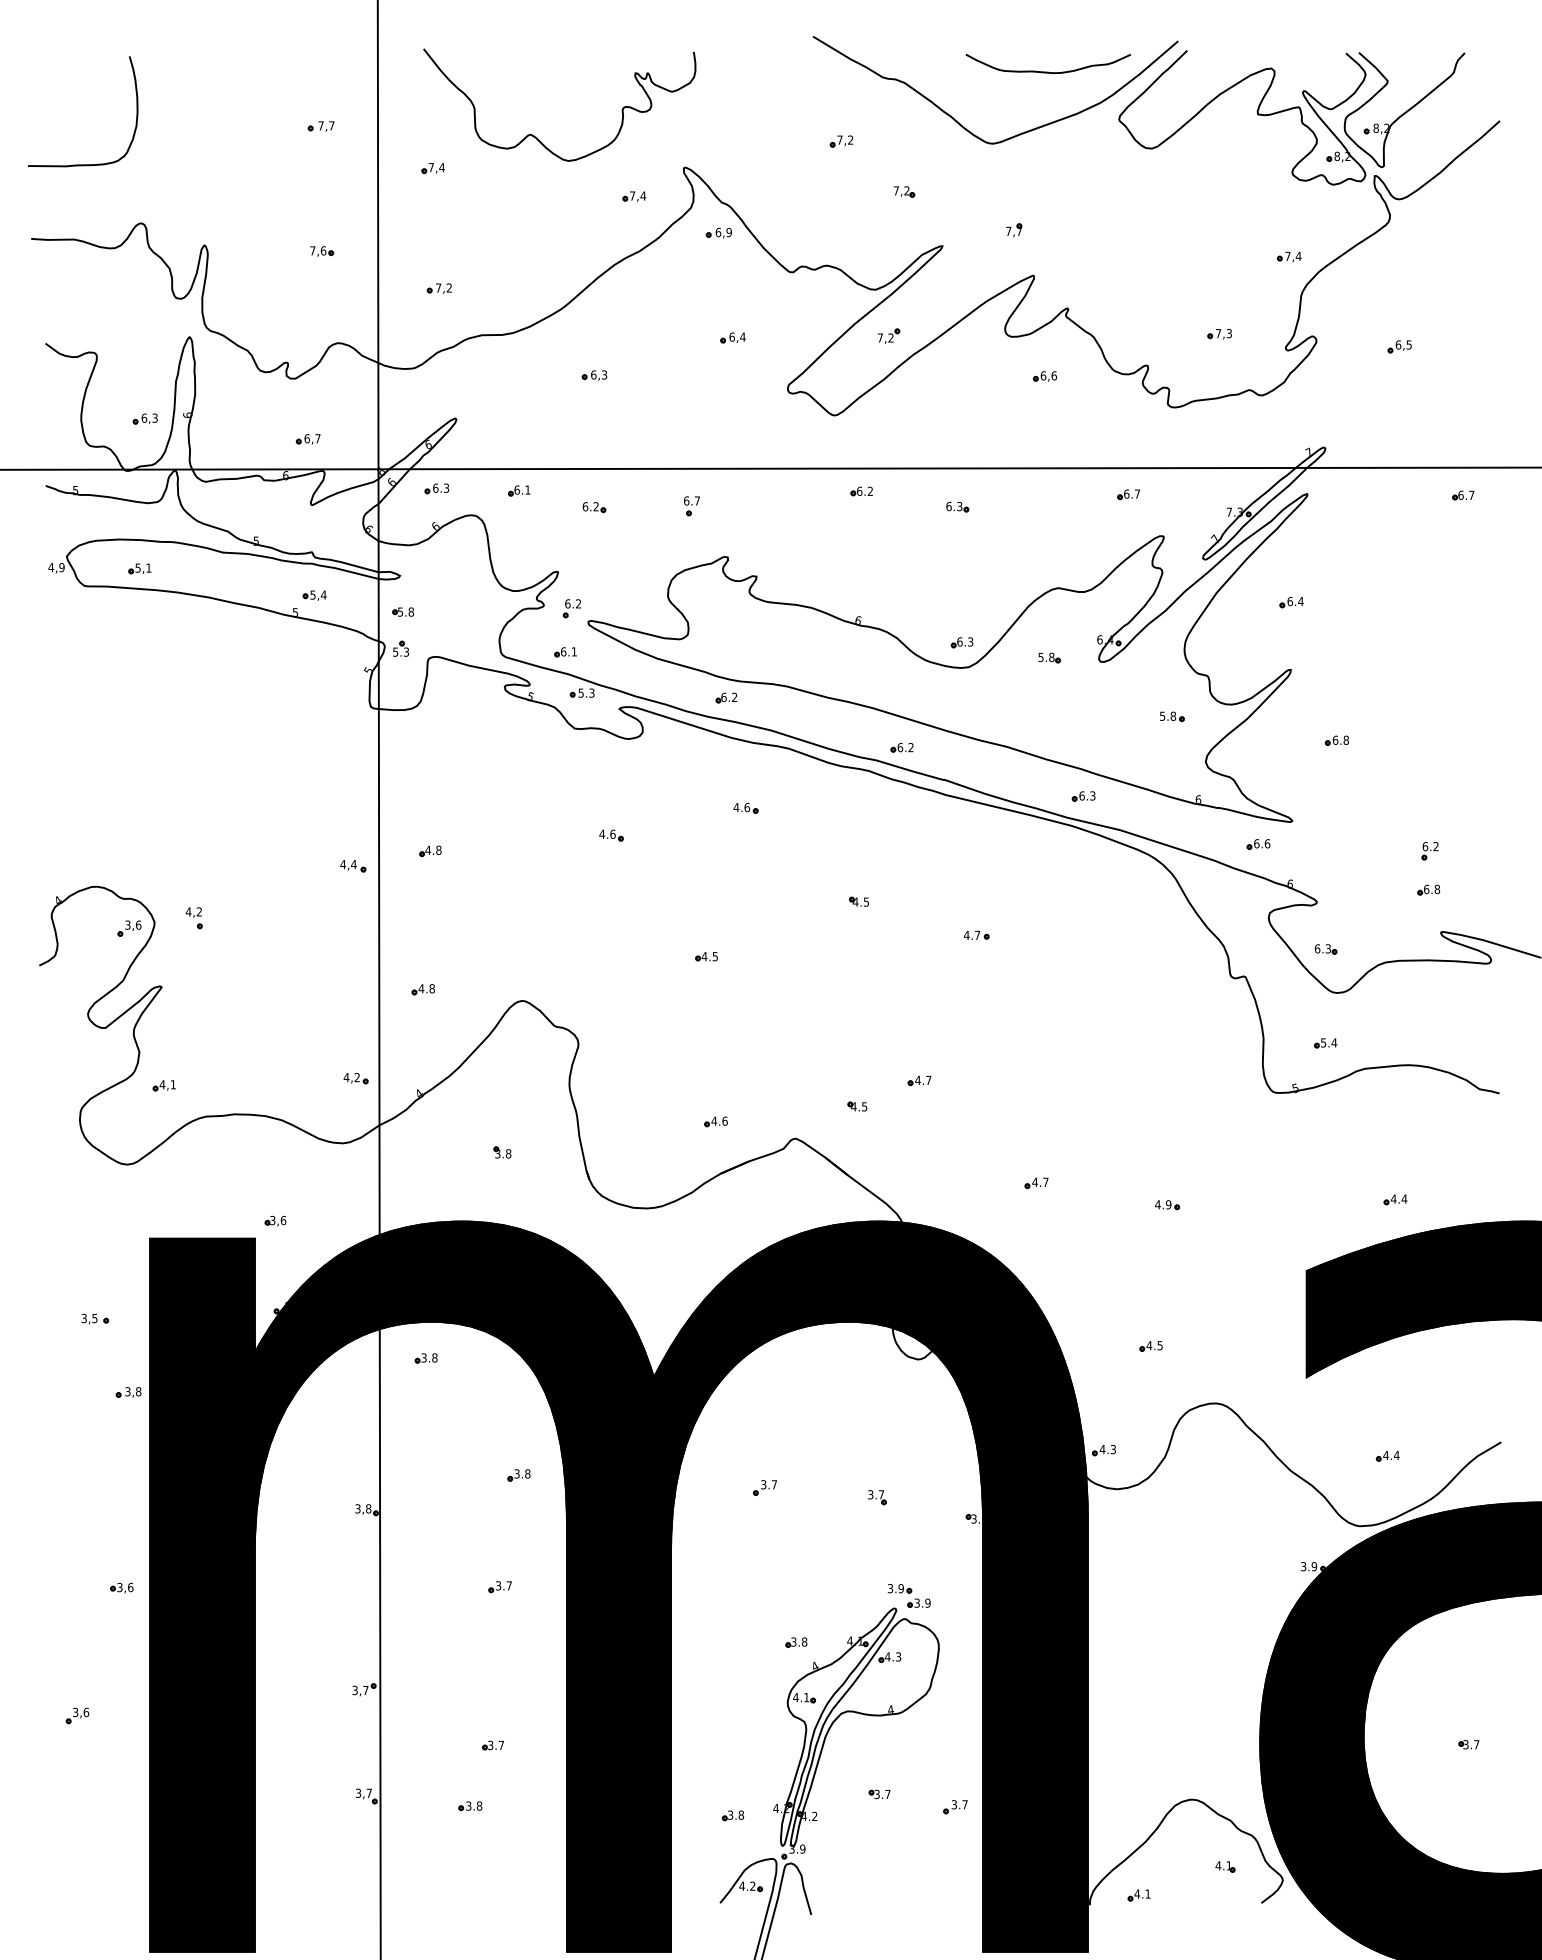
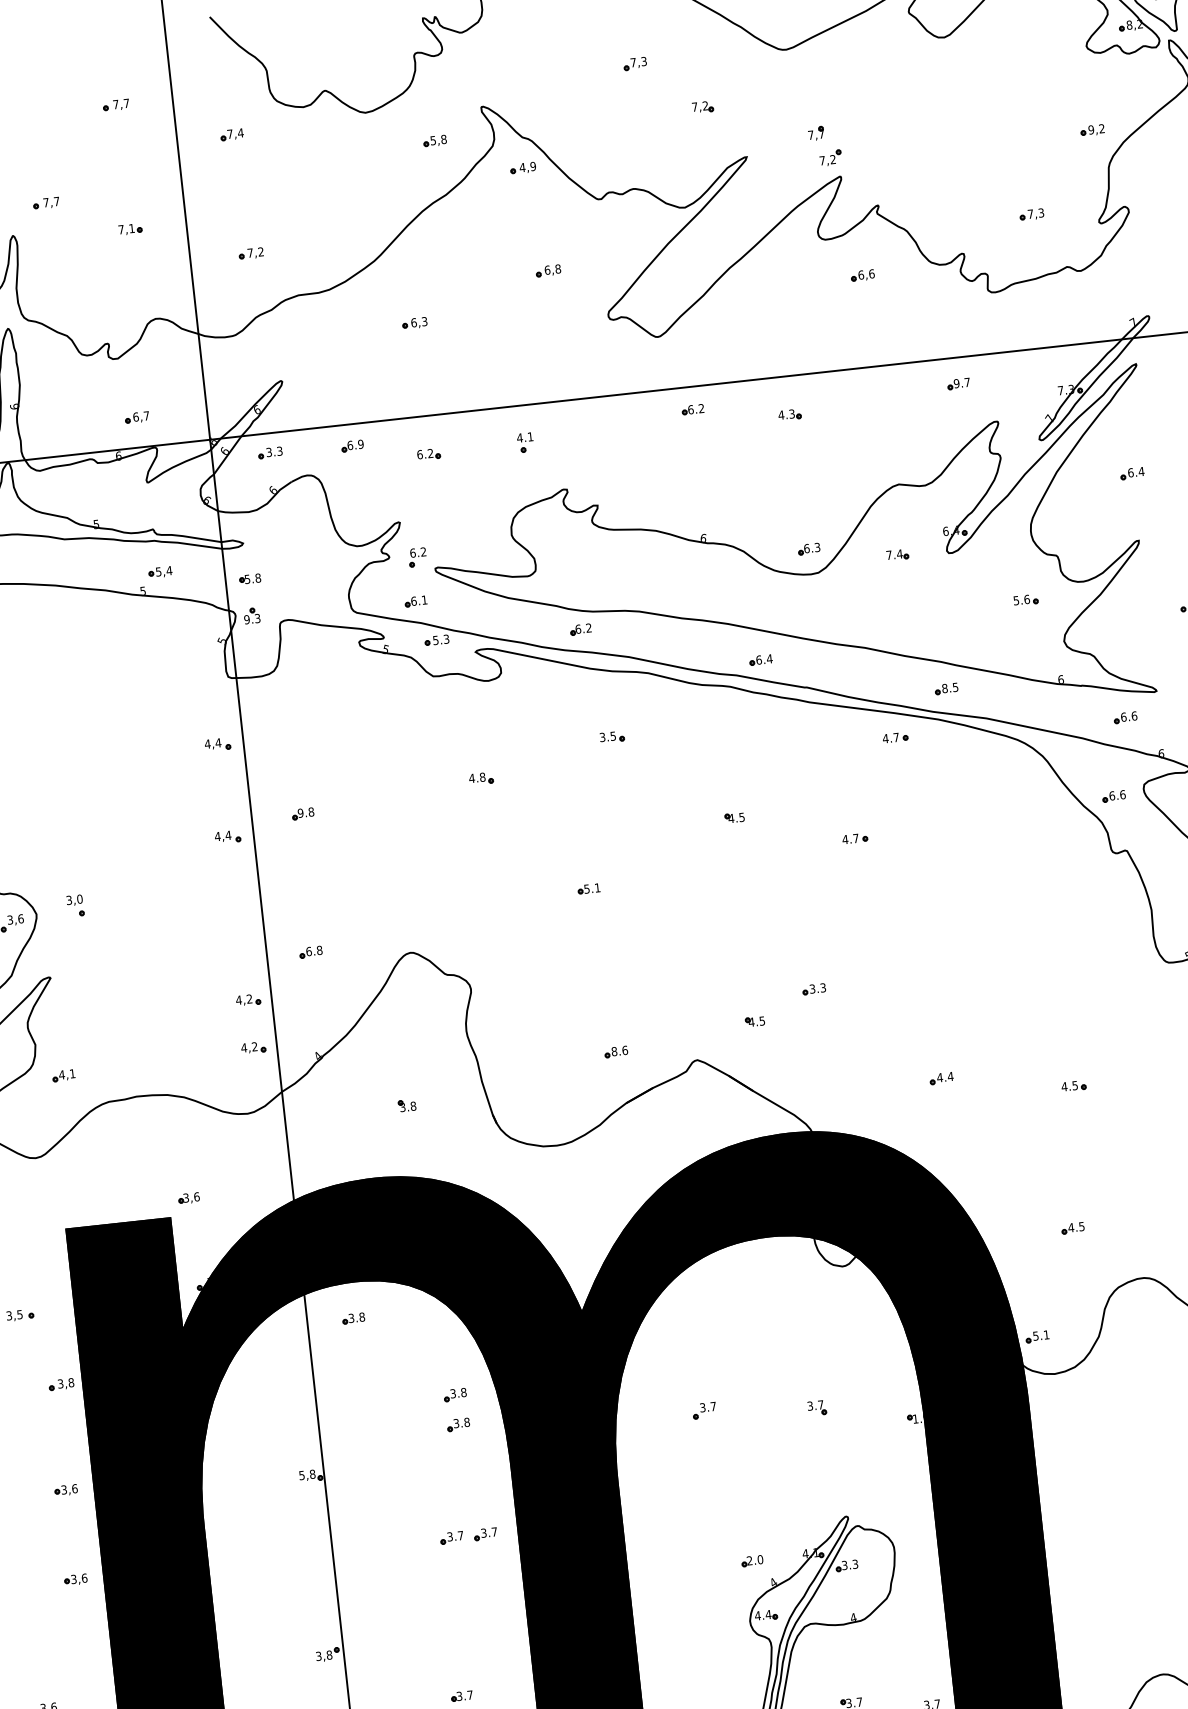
text: (850, 140) -> (643, 61), 7,2 -> 7,3
text: (637, 195) -> (438, 139), 7,4 -> 5,8
part: (240, 216) -> (45, 203), added
text: (718, 232) -> (522, 167), 6,9 -> 4,9
text: (323, 250) -> (131, 228), 7,6 -> 7,1
text: (1293, 256) -> (1096, 129), 7,4 -> 9,2
part: (888, 335) -> (830, 157), moved
text: (742, 336) -> (557, 268), 6,4 -> 6,8
text: (435, 487) -> (268, 451), 6.3 -> 3.3
text: (527, 489) -> (360, 443), 6.1 -> 6.9
text: (1126, 493) -> (956, 383), 6.7 -> 9.7
text: (691, 500) -> (524, 437), 6.7 -> 4.1
text: (948, 506) -> (780, 415), 6.3 -> 4.3
text: (395, 651) -> (246, 619), 5.3 -> 9.3
text: (1046, 657) -> (894, 554), 5.8 -> 7.4
text: (1173, 715) -> (1027, 598), 5.8 -> 5.6
text: (911, 747) -> (770, 658), 6.2 -> 6.4
part: (353, 773) -> (218, 744), added
text: (1087, 795) -> (950, 687), 6.3 -> 8.5
text: (741, 807) -> (607, 736), 4.6 -> 3.5
text: (612, 833) -> (482, 776), 4.6 -> 4.8
part: (1027, 838) -> (895, 736), added
text: (428, 849) -> (300, 812), 4.8 -> 9.8
text: (193, 911) -> (74, 899), 4,2 -> 3,0
part: (1238, 921) -> (1113, 796), added
text: (709, 956) -> (591, 888), 4.5 -> 5.1
text: (421, 988) -> (308, 951), 4.8 -> 6.8
part: (355, 1030) -> (247, 1000), added
text: (923, 1080) -> (817, 988), 4.7 -> 3.3
text: (713, 1120) -> (613, 1050), 4.6 -> 8.6
text: (1045, 1181) -> (950, 1075), 4.7 -> 4.4
text: (1168, 1204) -> (1074, 1085), 4.9 -> 4.5
part: (518, 1445) -> (454, 1395), added
text: (1107, 1449) -> (1040, 1335), 4.3 -> 5.1
part: (121, 1497) -> (65, 1489), added
text: (357, 1508) -> (301, 1475), 3,8 -> 5,8
text: (973, 1518) -> (914, 1418), 3.9 -> 1.9
part: (533, 1587) -> (485, 1534), added
part: (908, 1595) -> (858, 1502), removed
text: (799, 1641) -> (755, 1559), 3.8 -> 2.0
text: (887, 1656) -> (844, 1565), 4.3 -> 3.3
text: (365, 1690) -> (329, 1655), 3,7 -> 3,8
text: (806, 1697) -> (768, 1614), 4.1 -> 4.4

